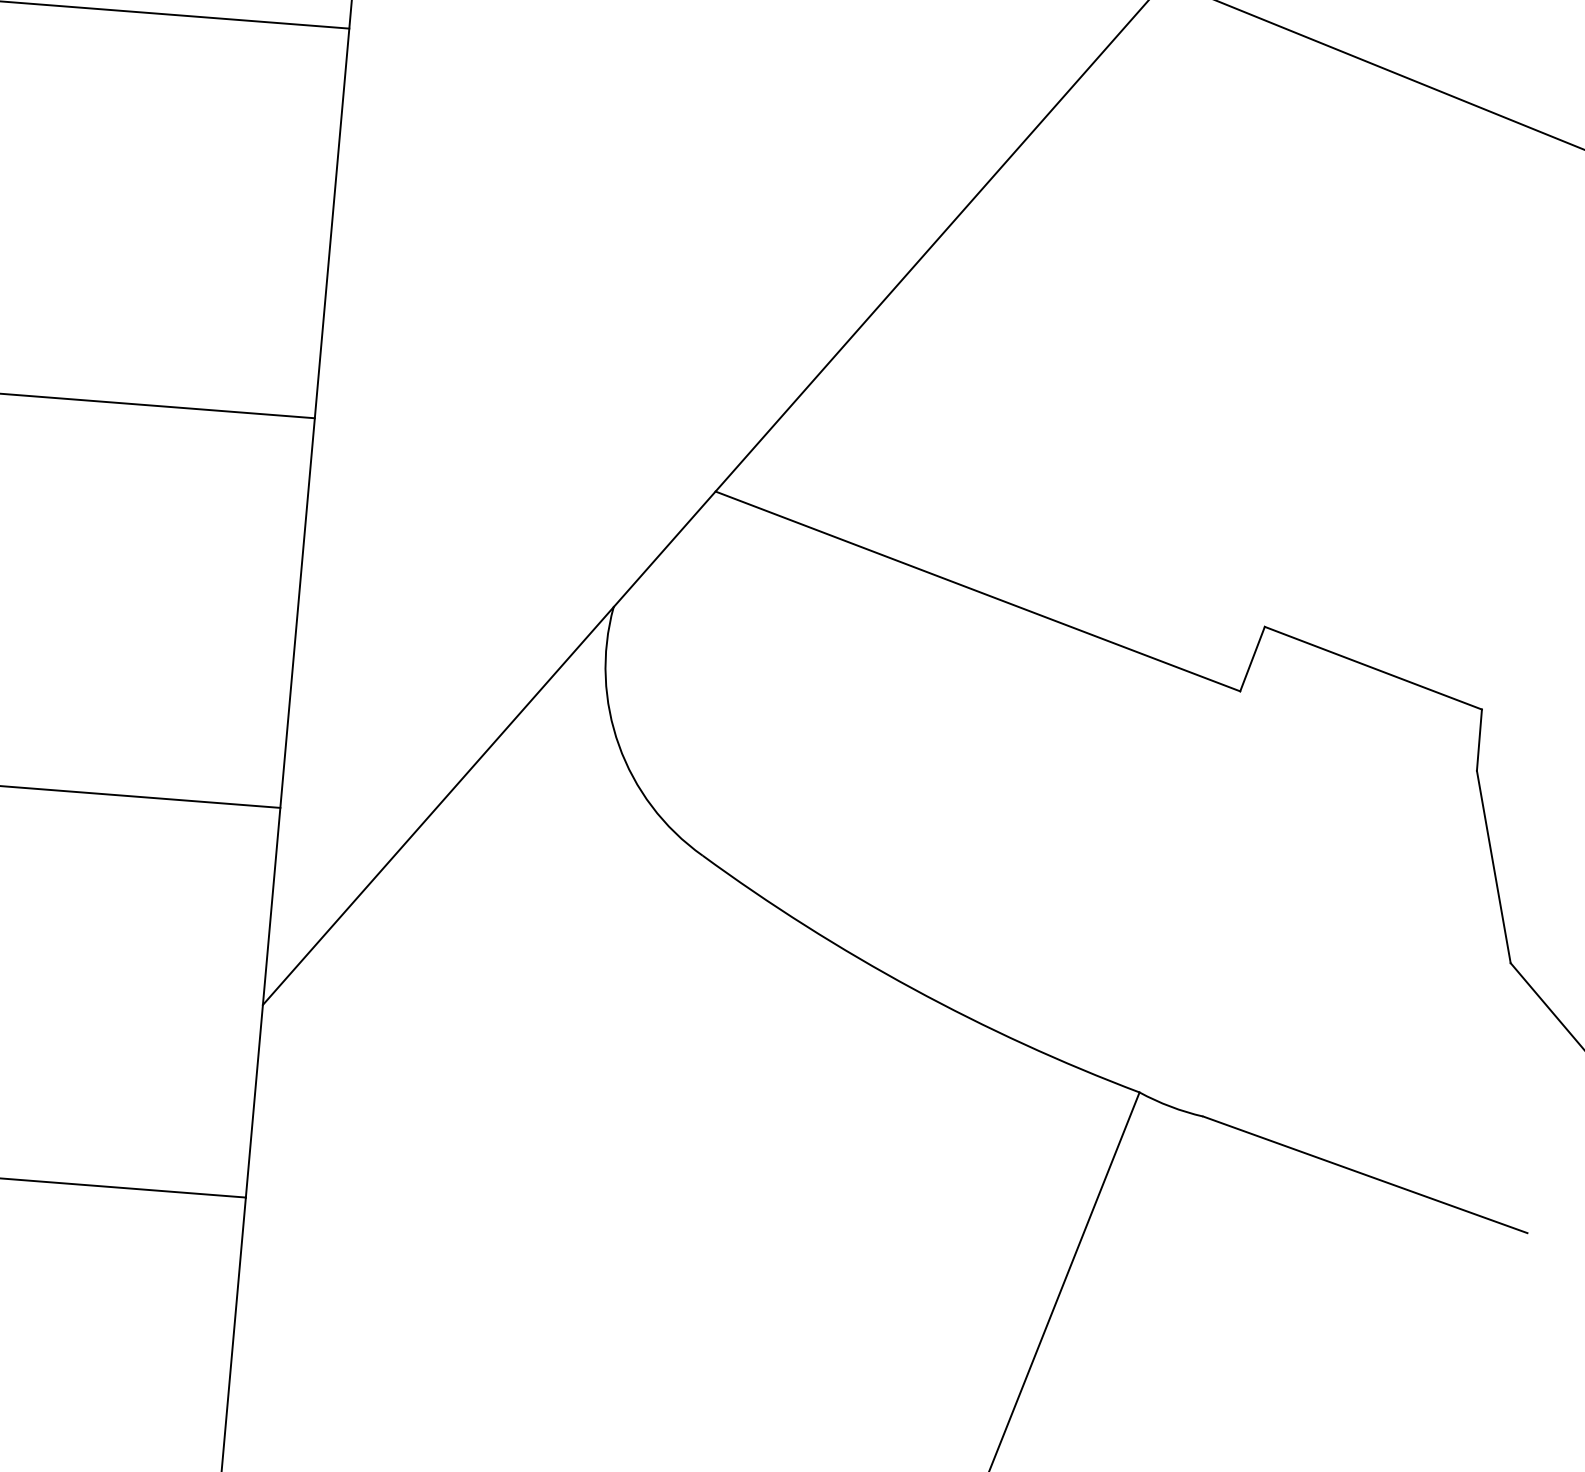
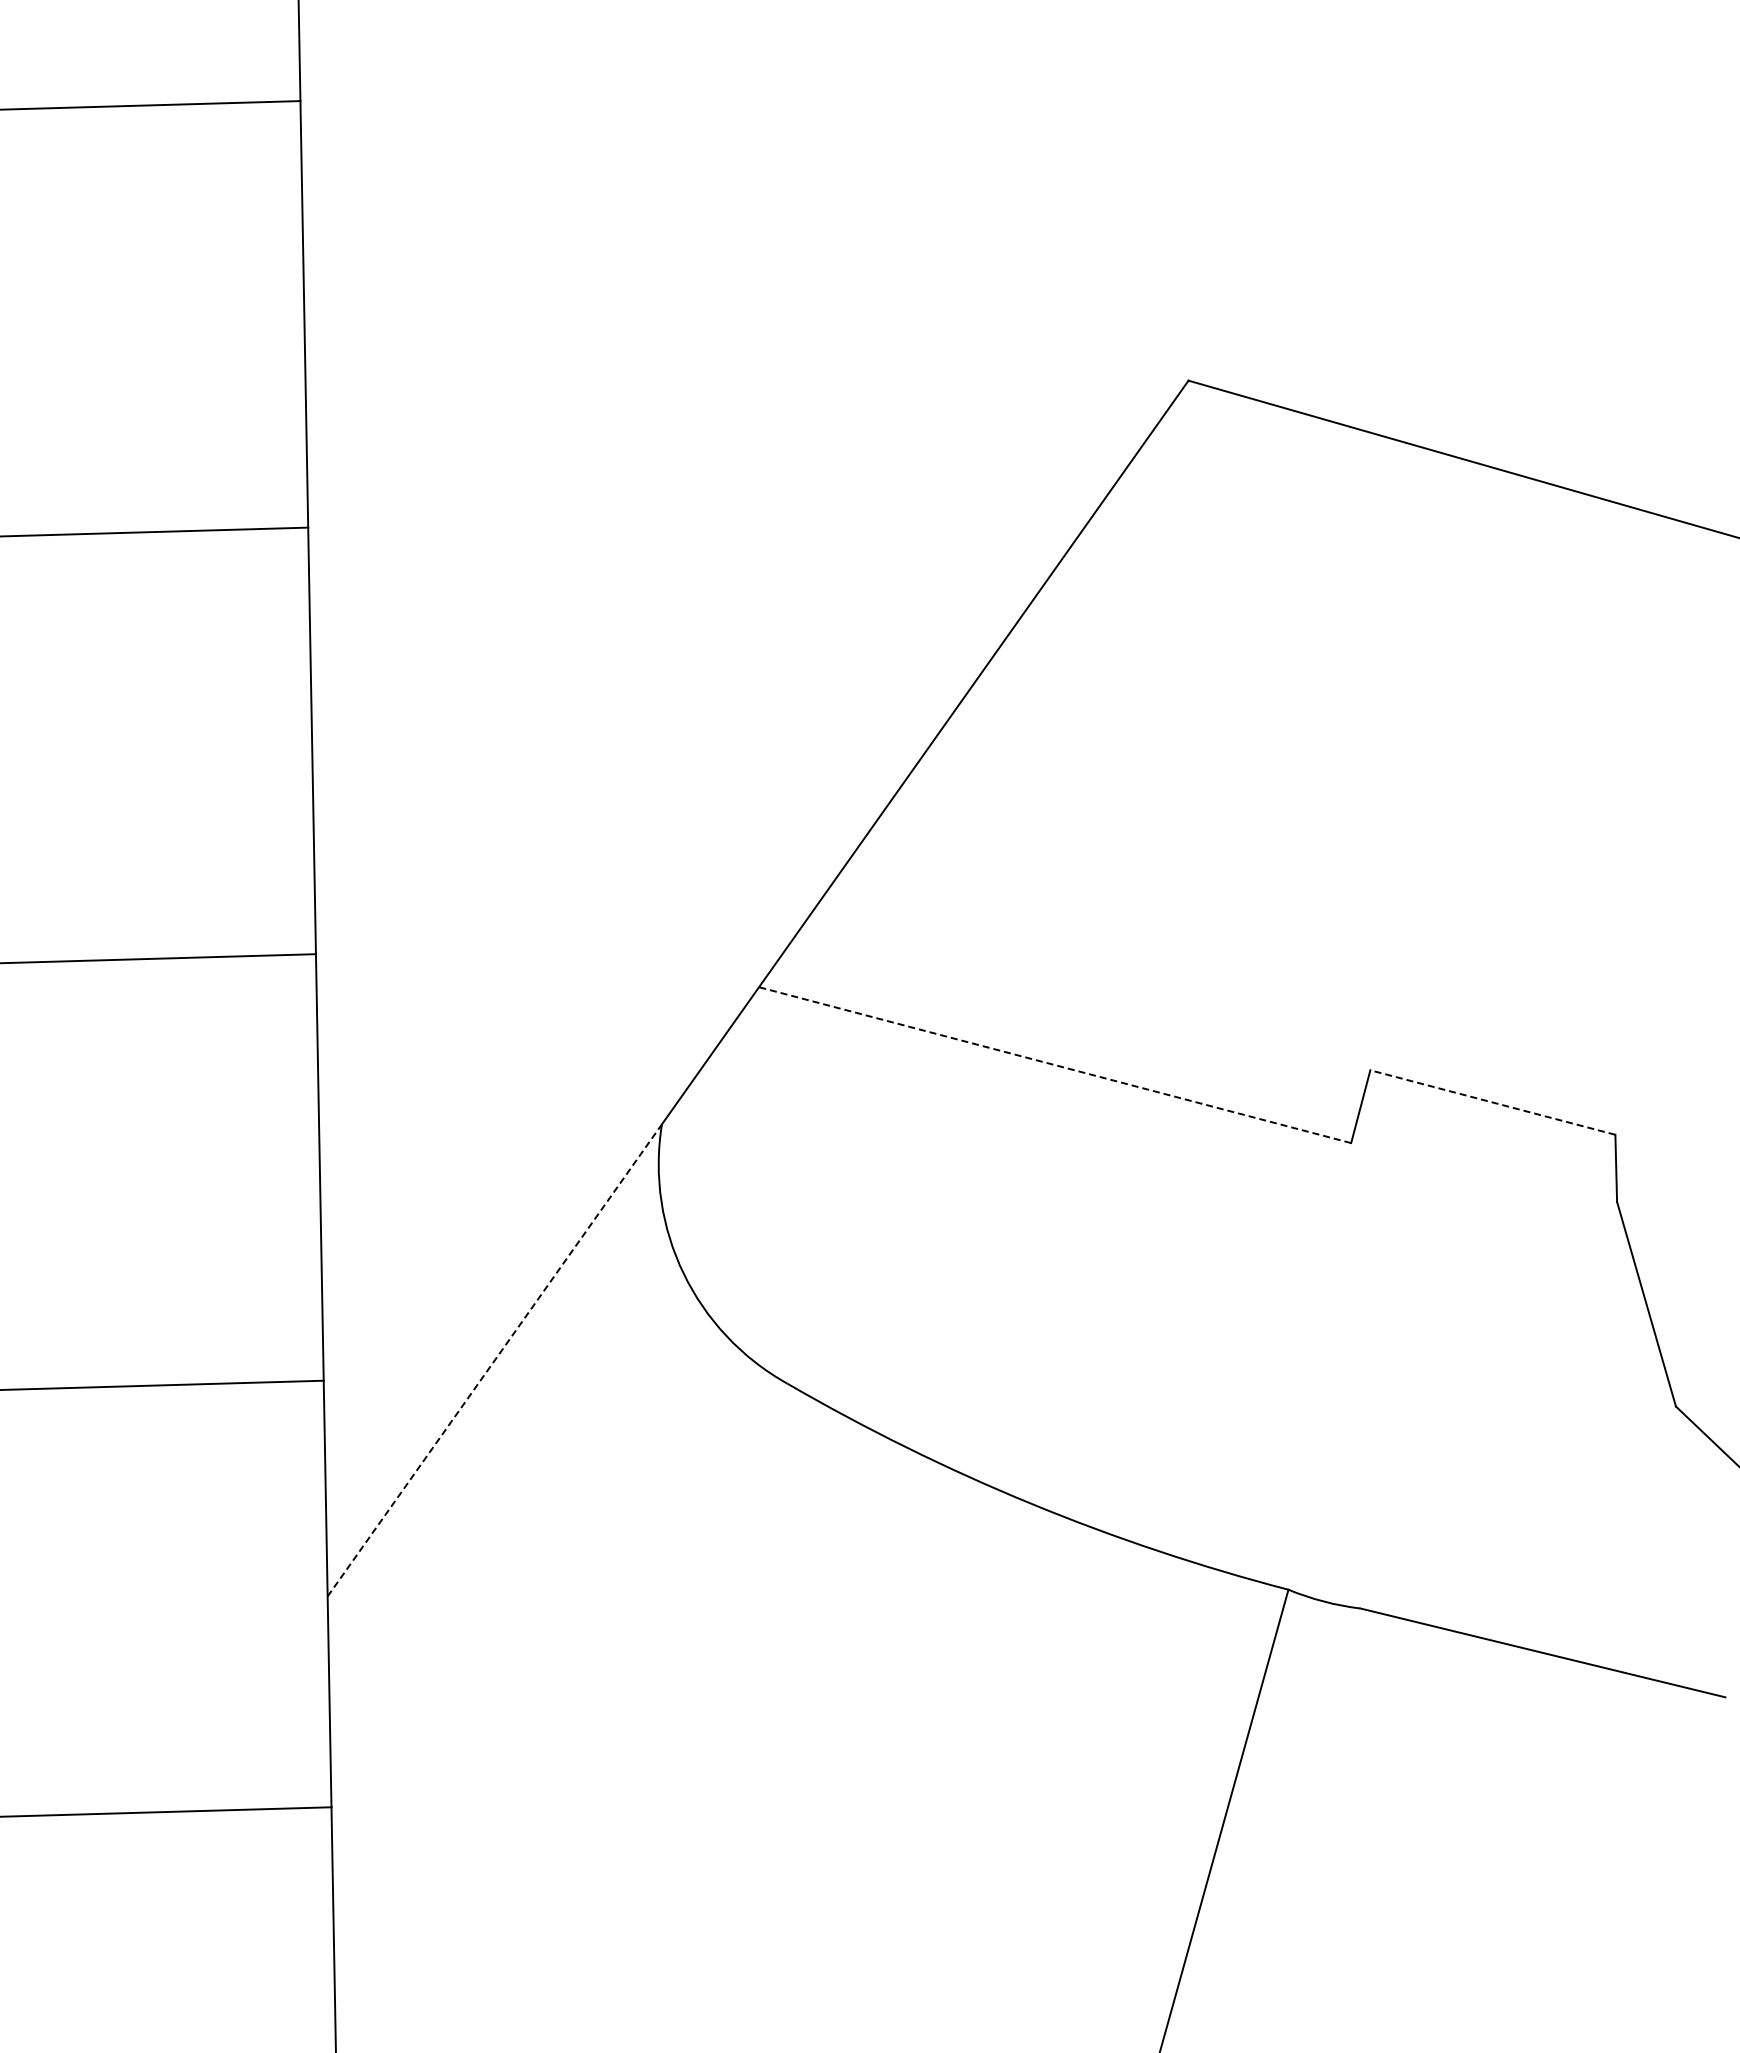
line: (977, 591) -> (1054, 1065), solid -> dashed
line: (1373, 668) -> (1492, 1102), solid -> dashed
line: (439, 805) -> (495, 1359), solid -> dashed

